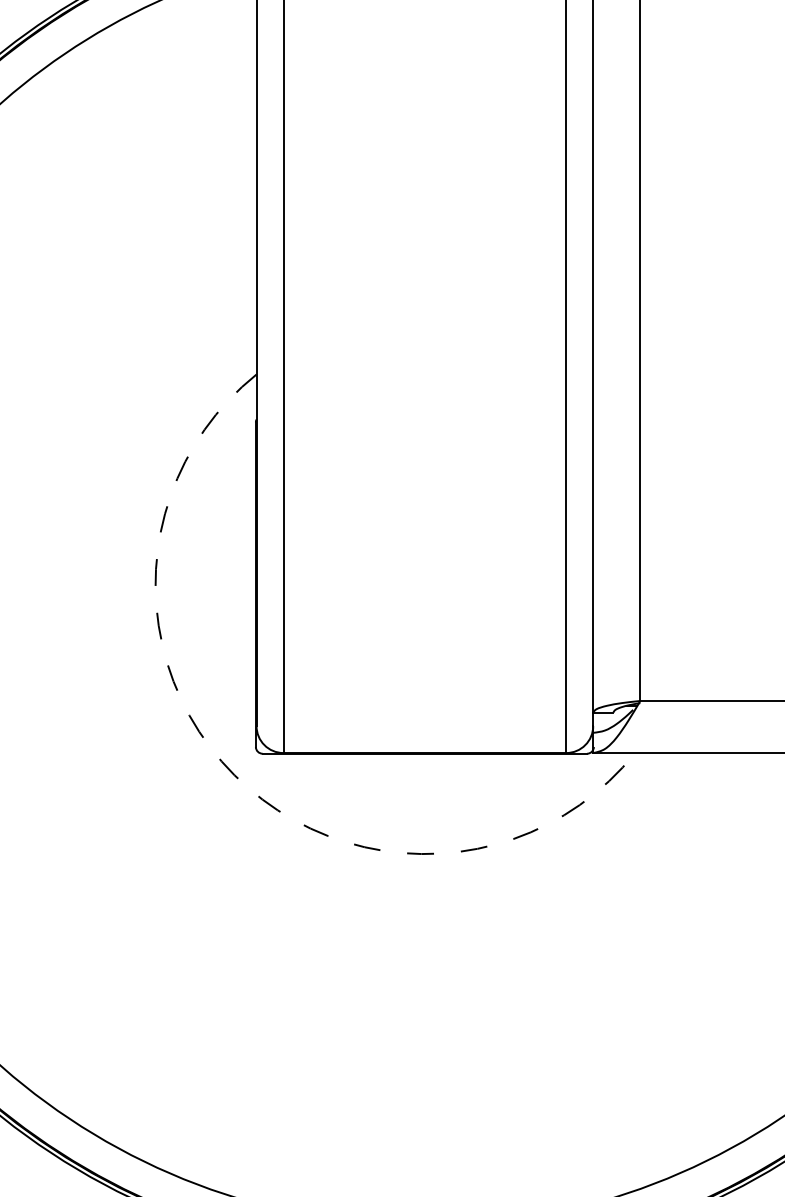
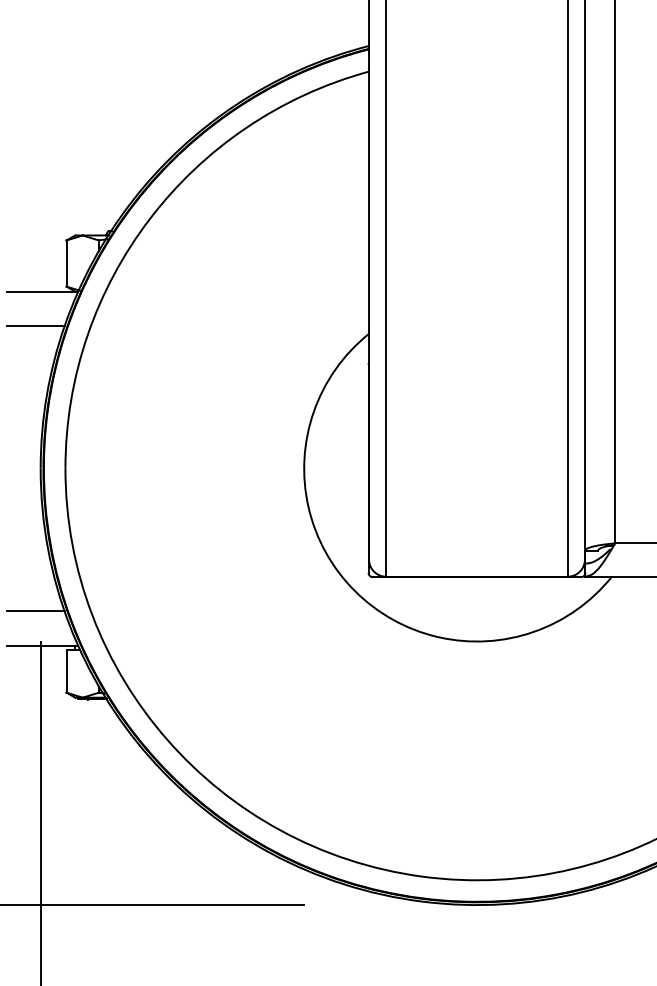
arc: (233, 774) -> (354, 590), dashed -> solid

